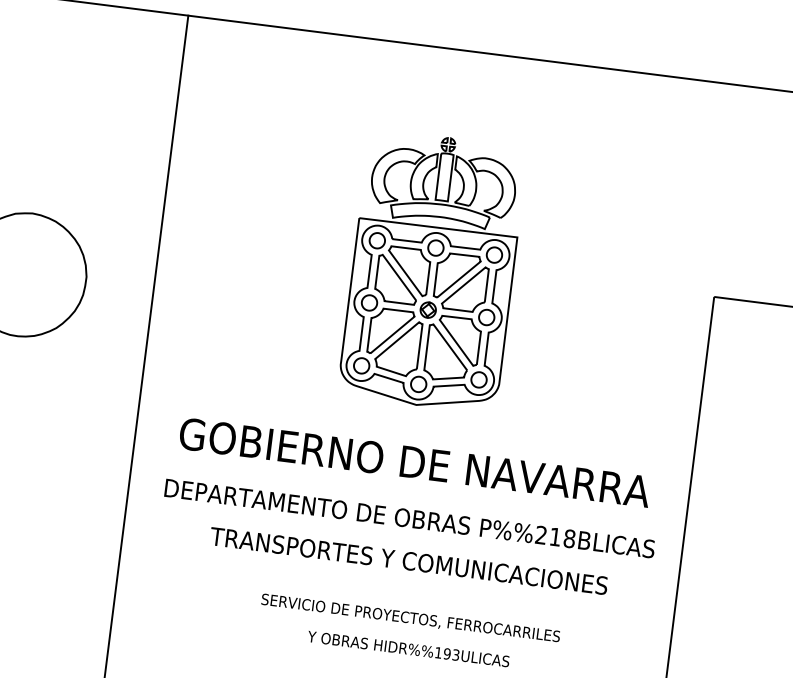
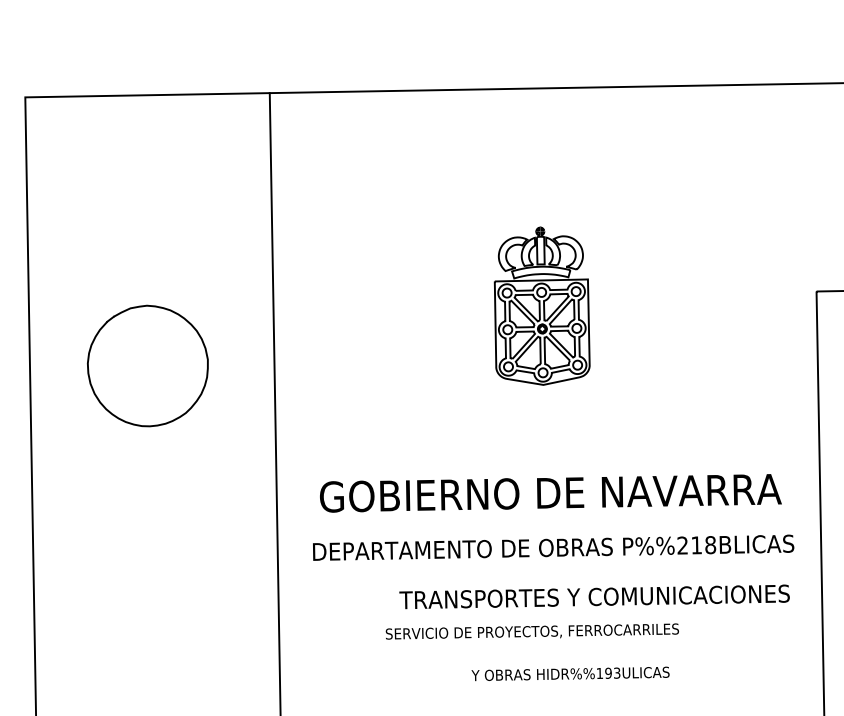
part: (433, 272) -> (542, 306), size x0.6
text: (408, 560) -> (594, 596), moved
text: (410, 617) -> (531, 631), moved

